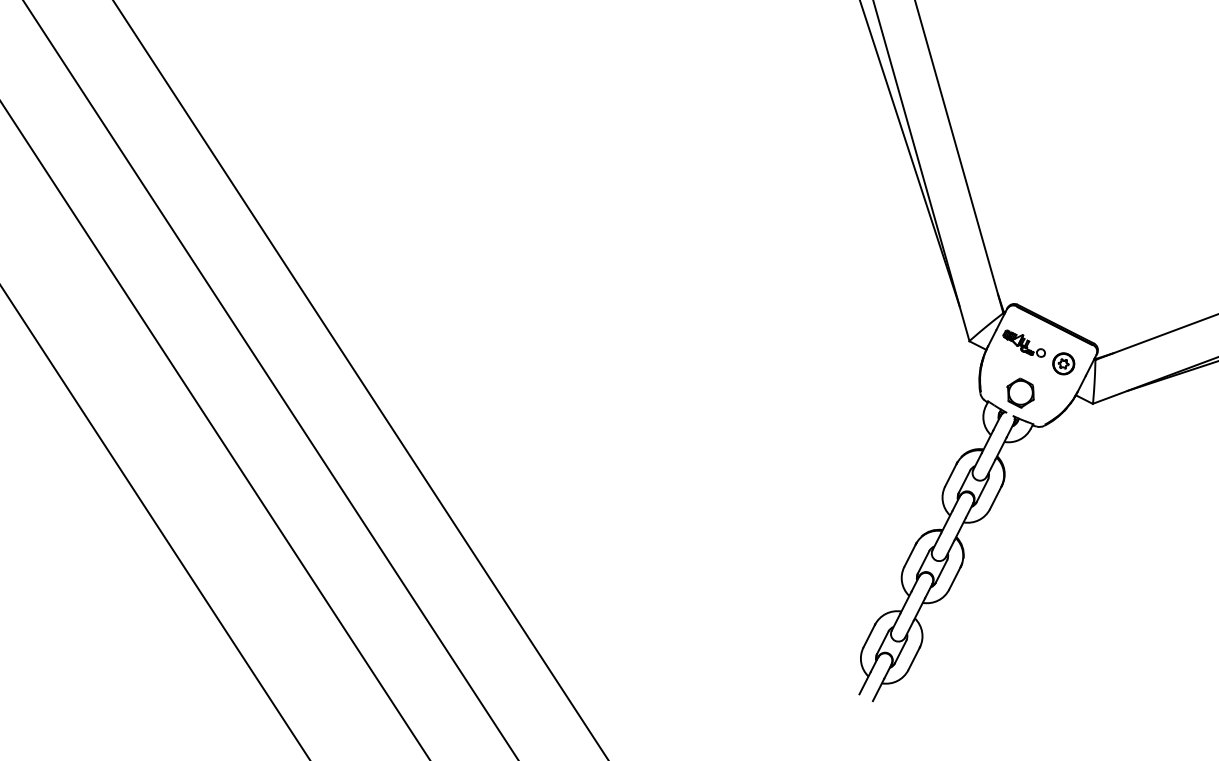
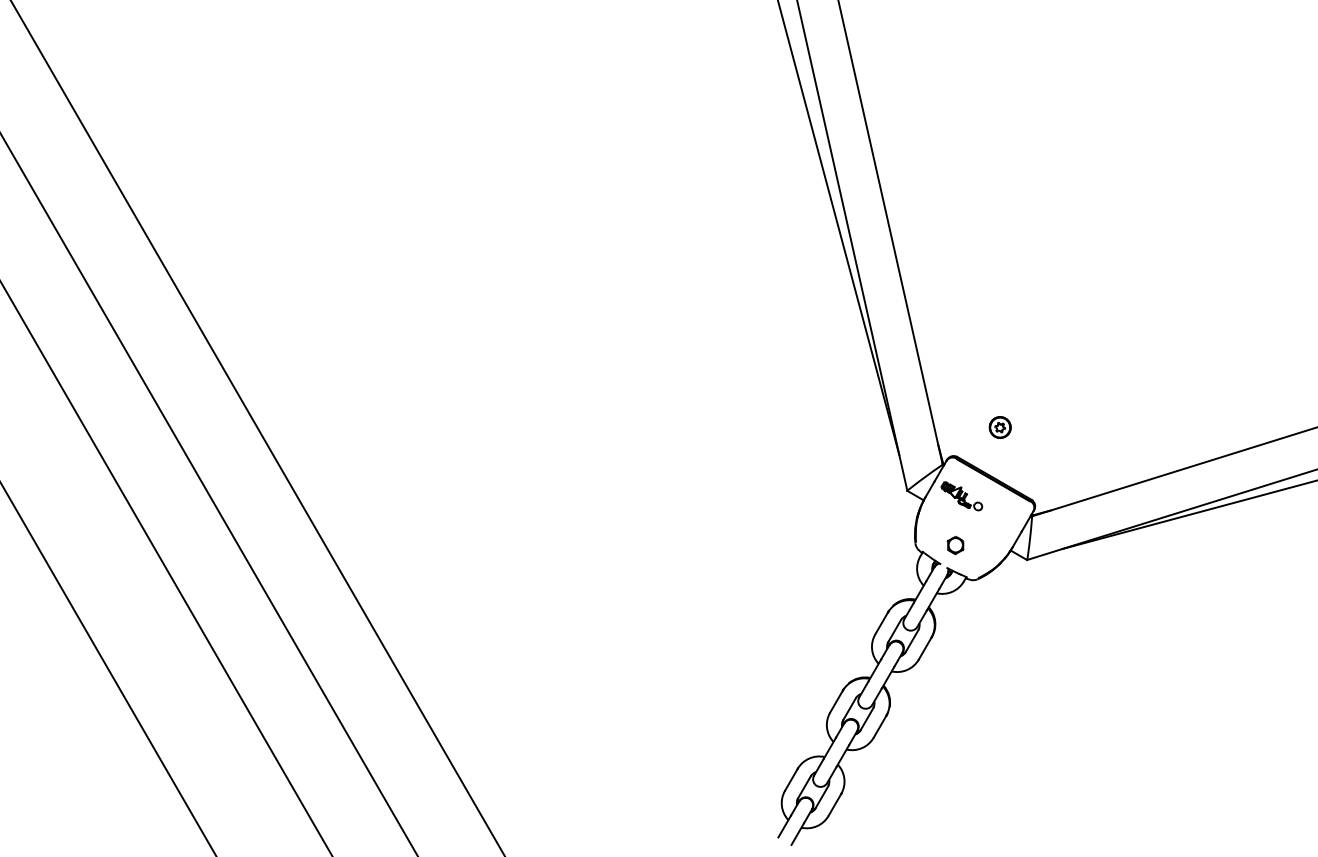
part: (1062, 363) -> (999, 427), moved
part: (1020, 393) -> (955, 545), size x0.6

